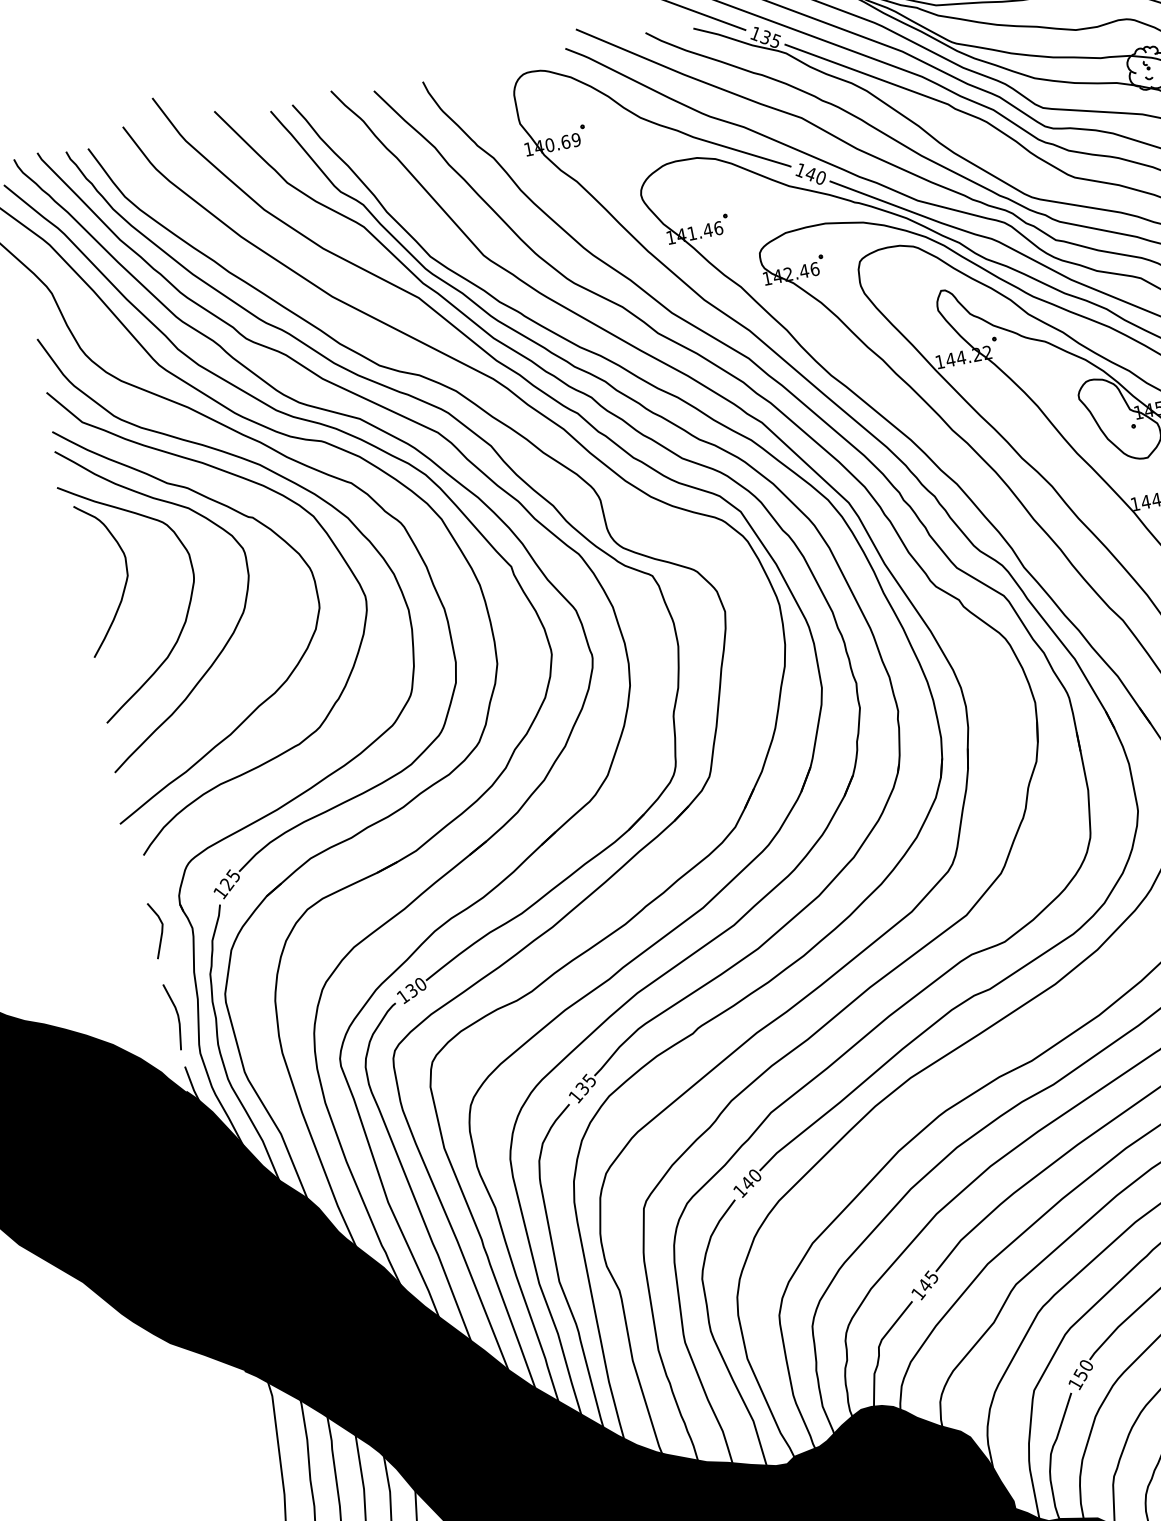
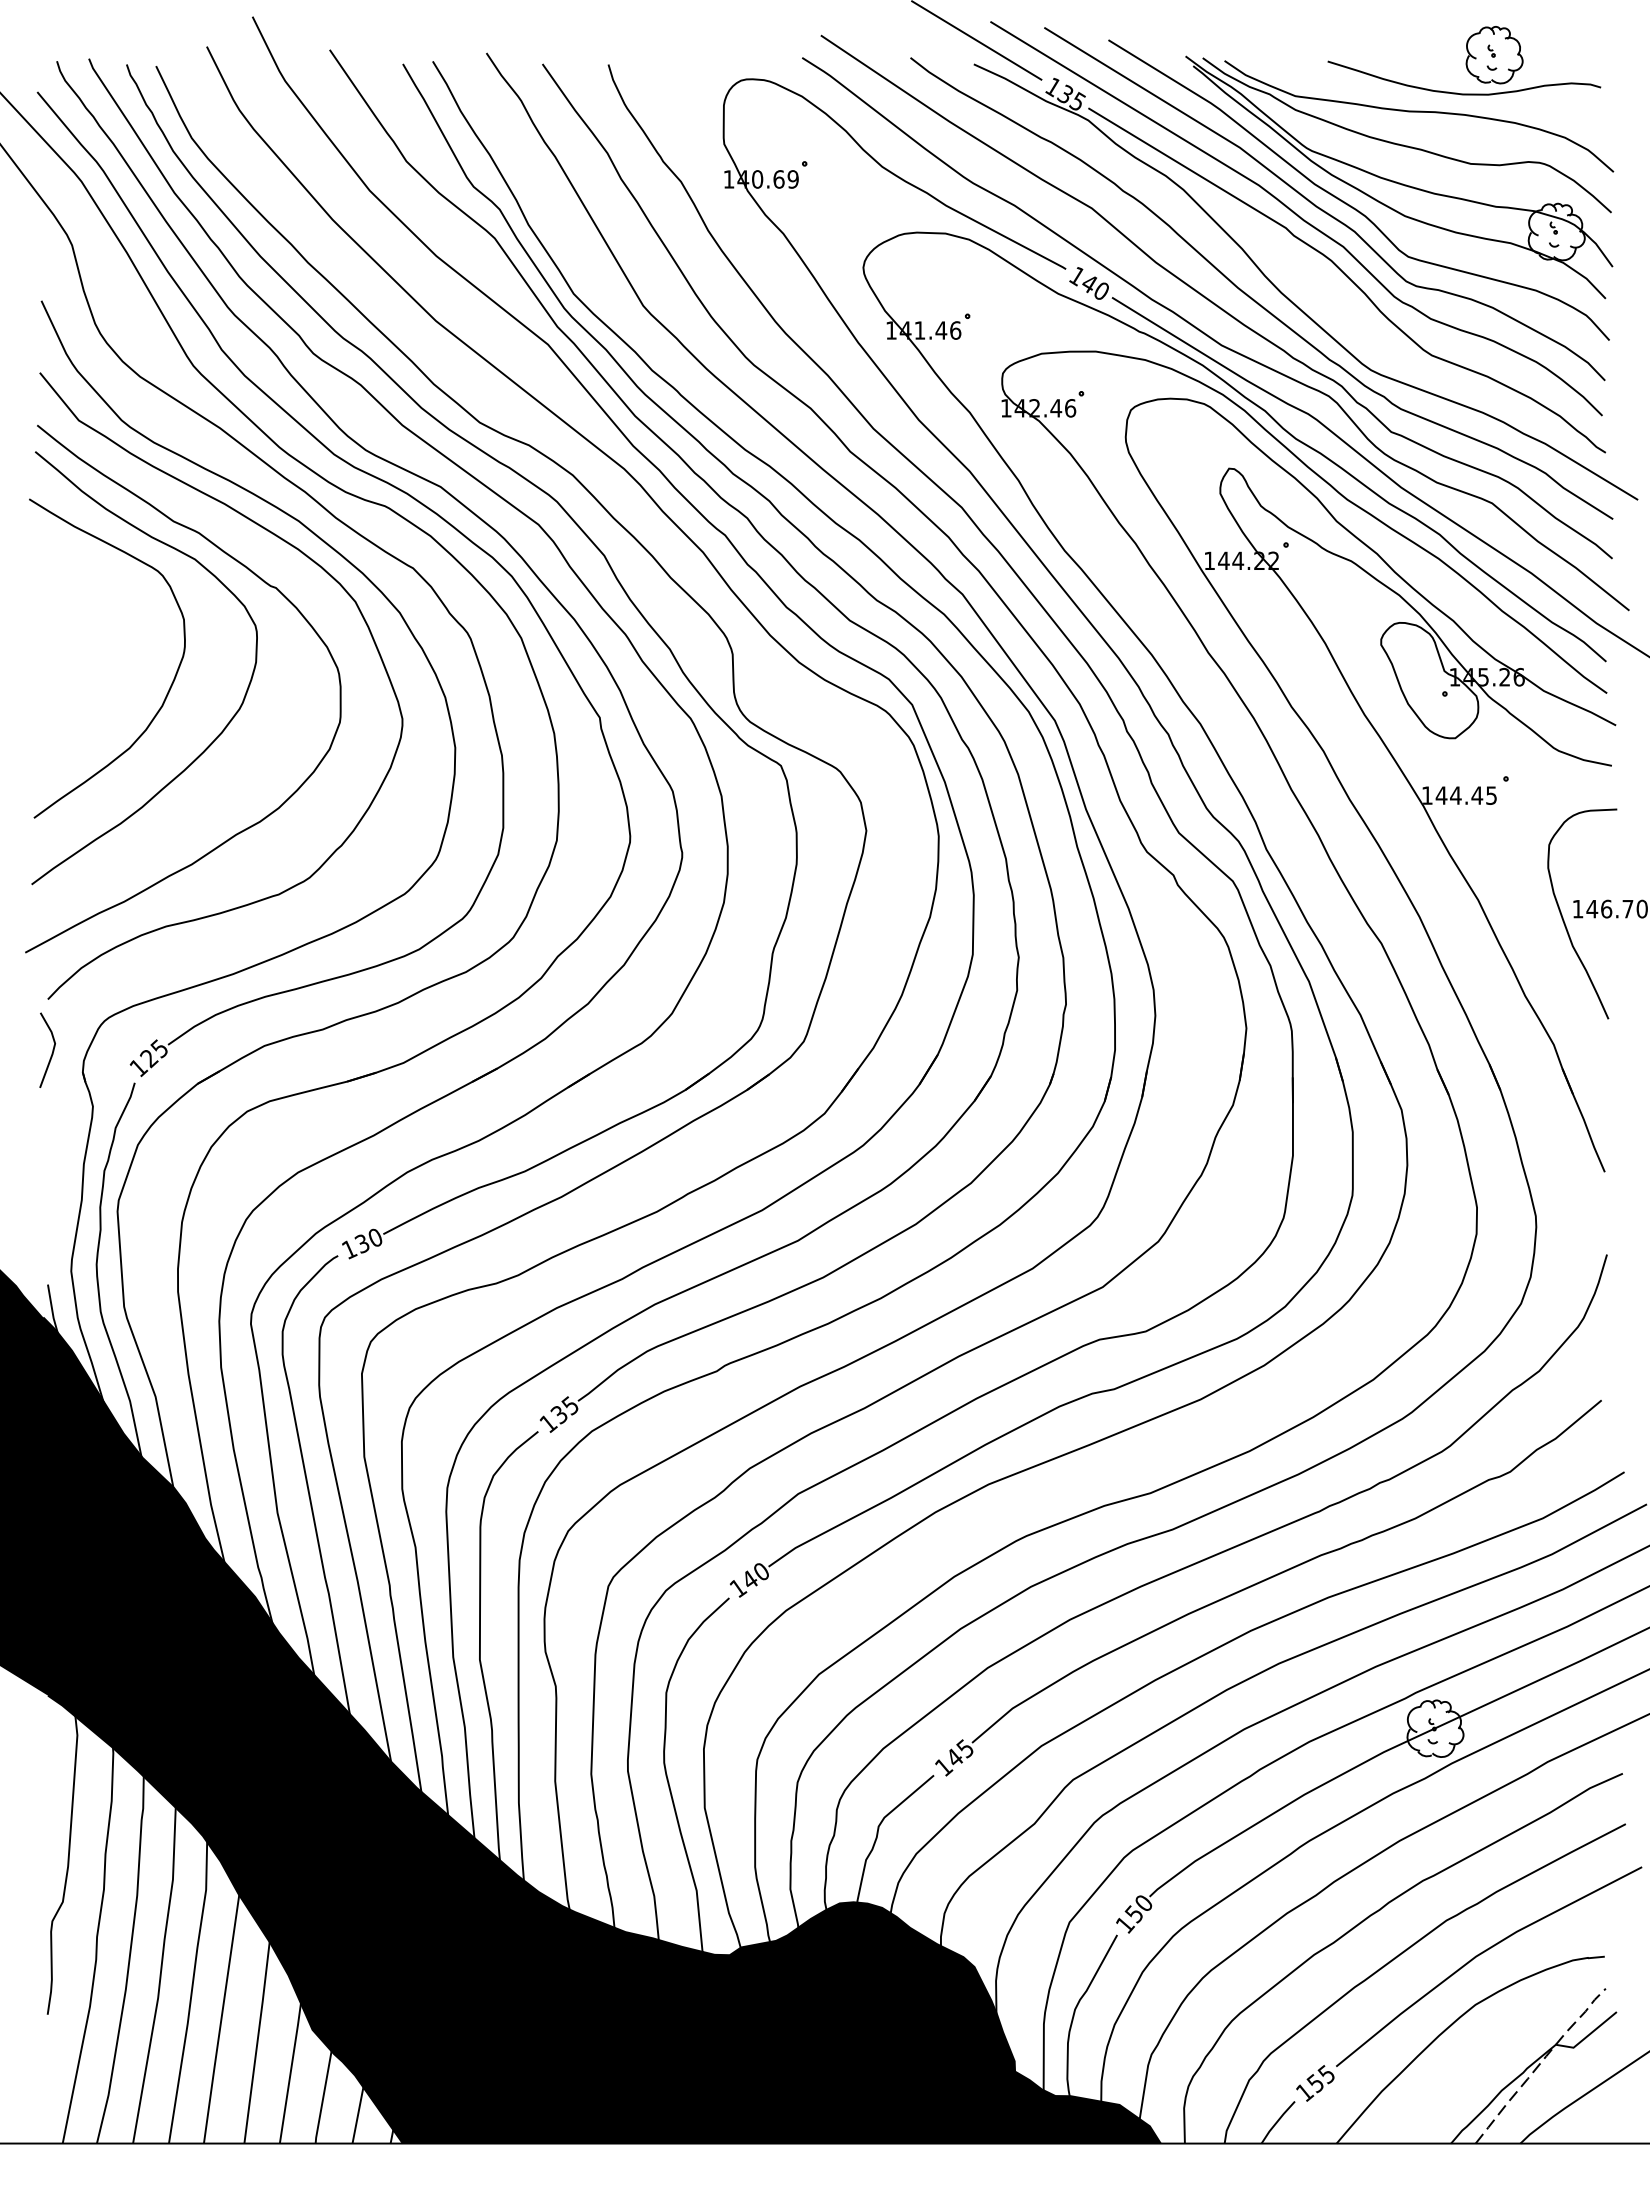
curve: (125, 583) -> (93, 640), removed
line: (161, 928) -> (52, 1049), moved
line: (177, 1016) -> (51, 1217), removed

